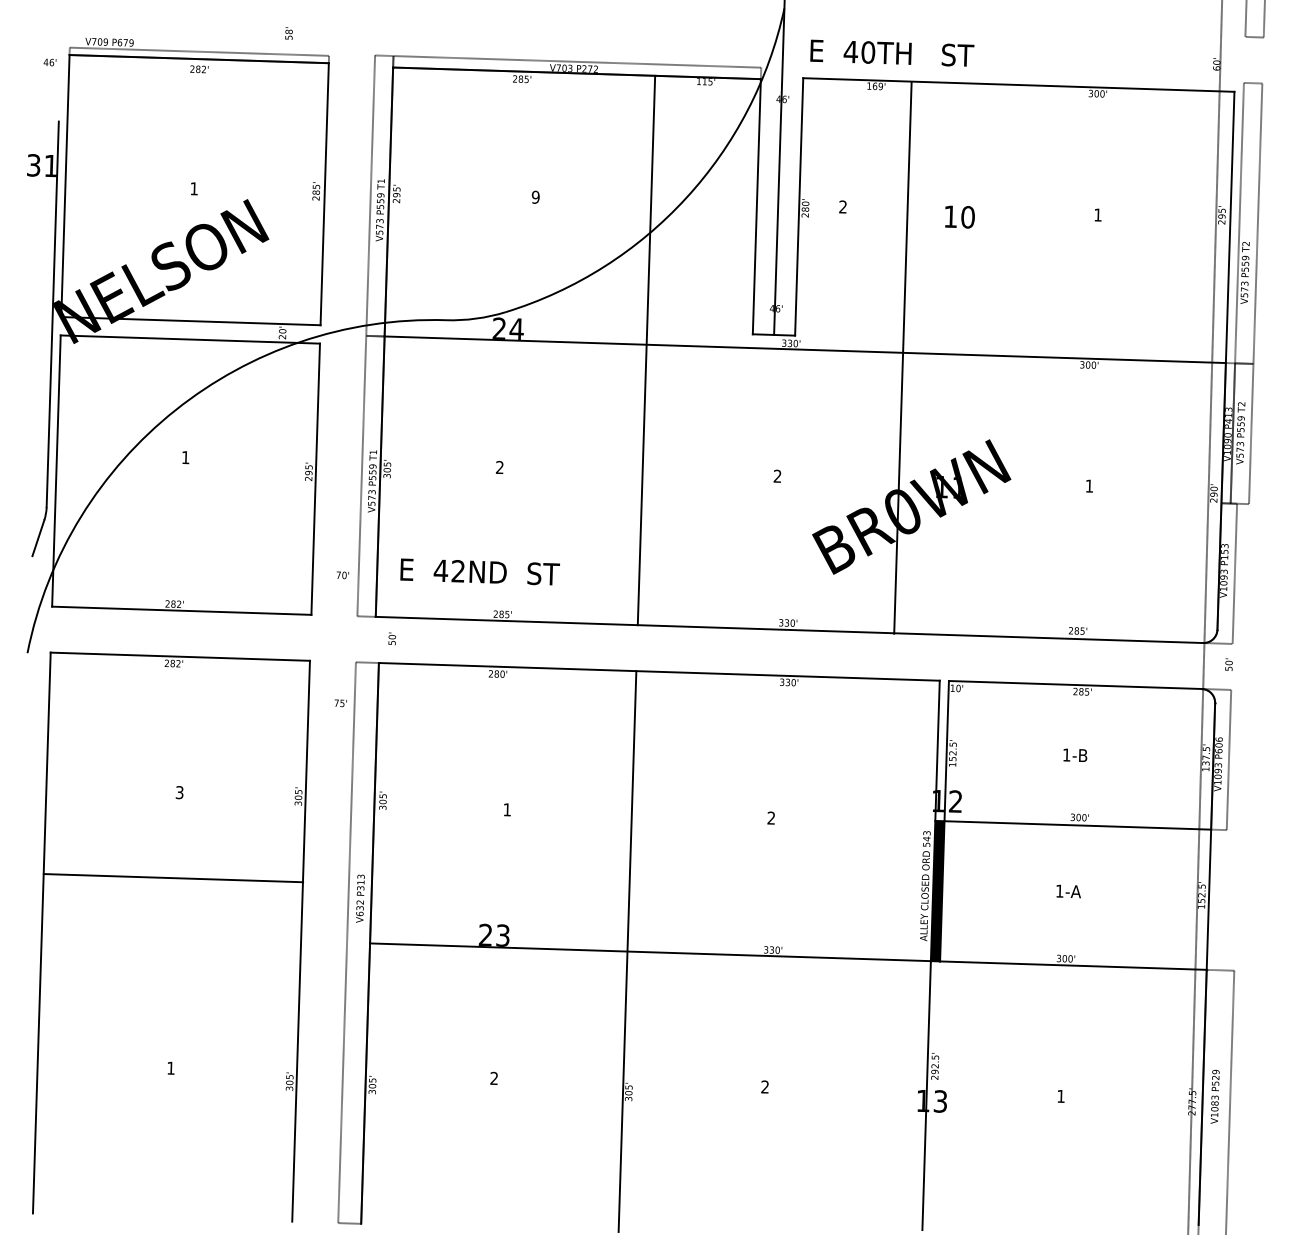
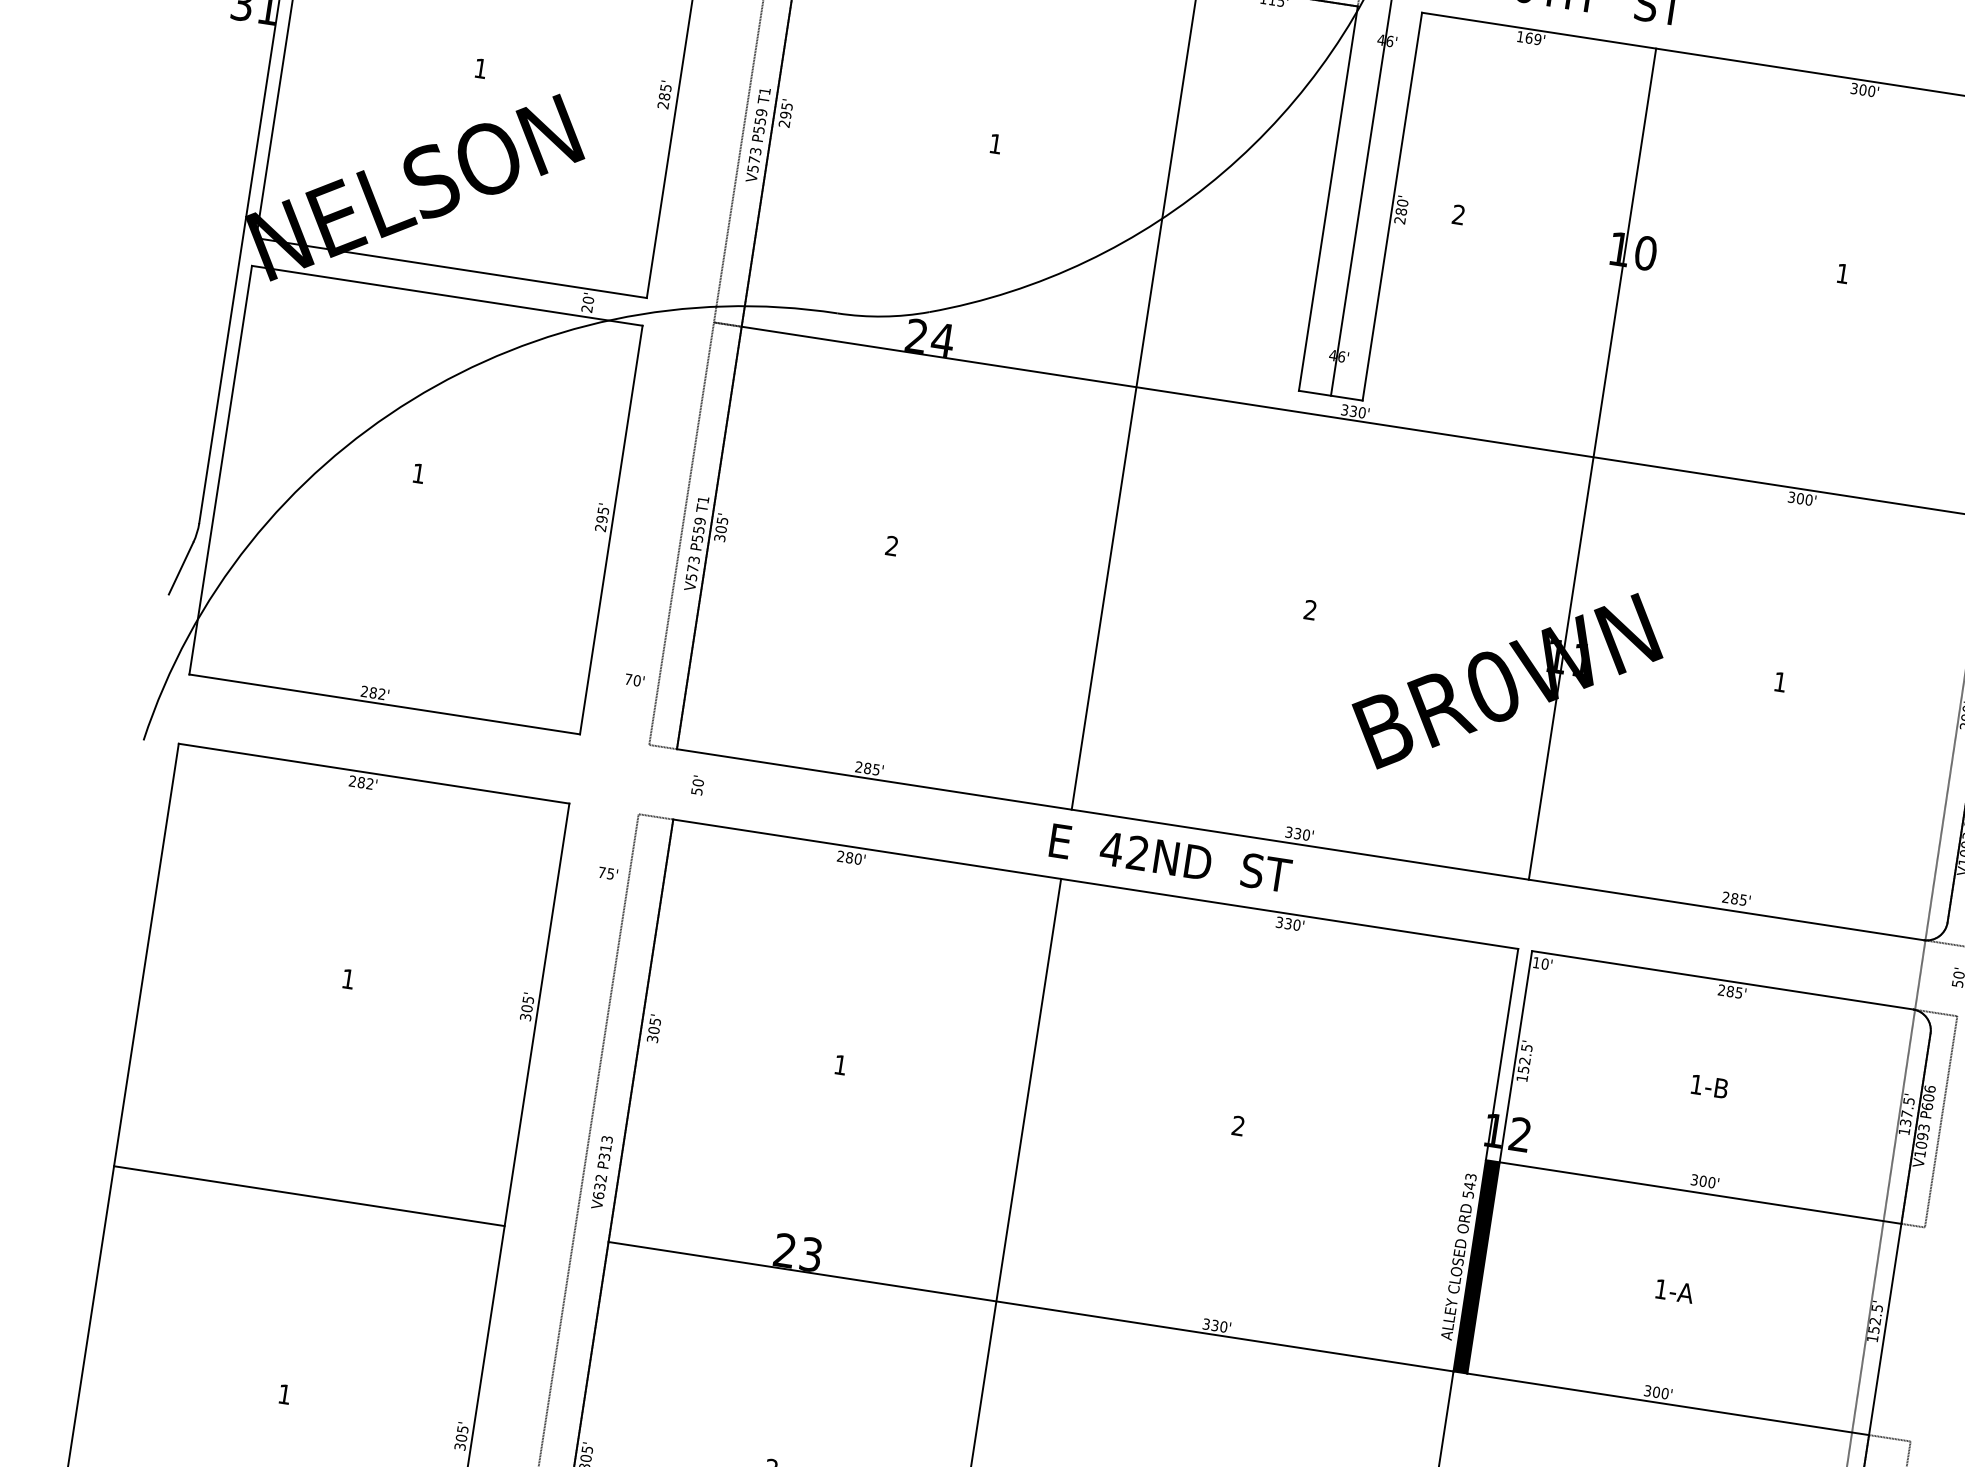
text: (535, 196) -> (995, 142), 9 -> 1
line: (902, 357) -> (1591, 463), moved
text: (479, 571) -> (1169, 857), moved
text: (179, 792) -> (347, 978), 3 -> 1
line: (173, 878) -> (309, 1196), moved

